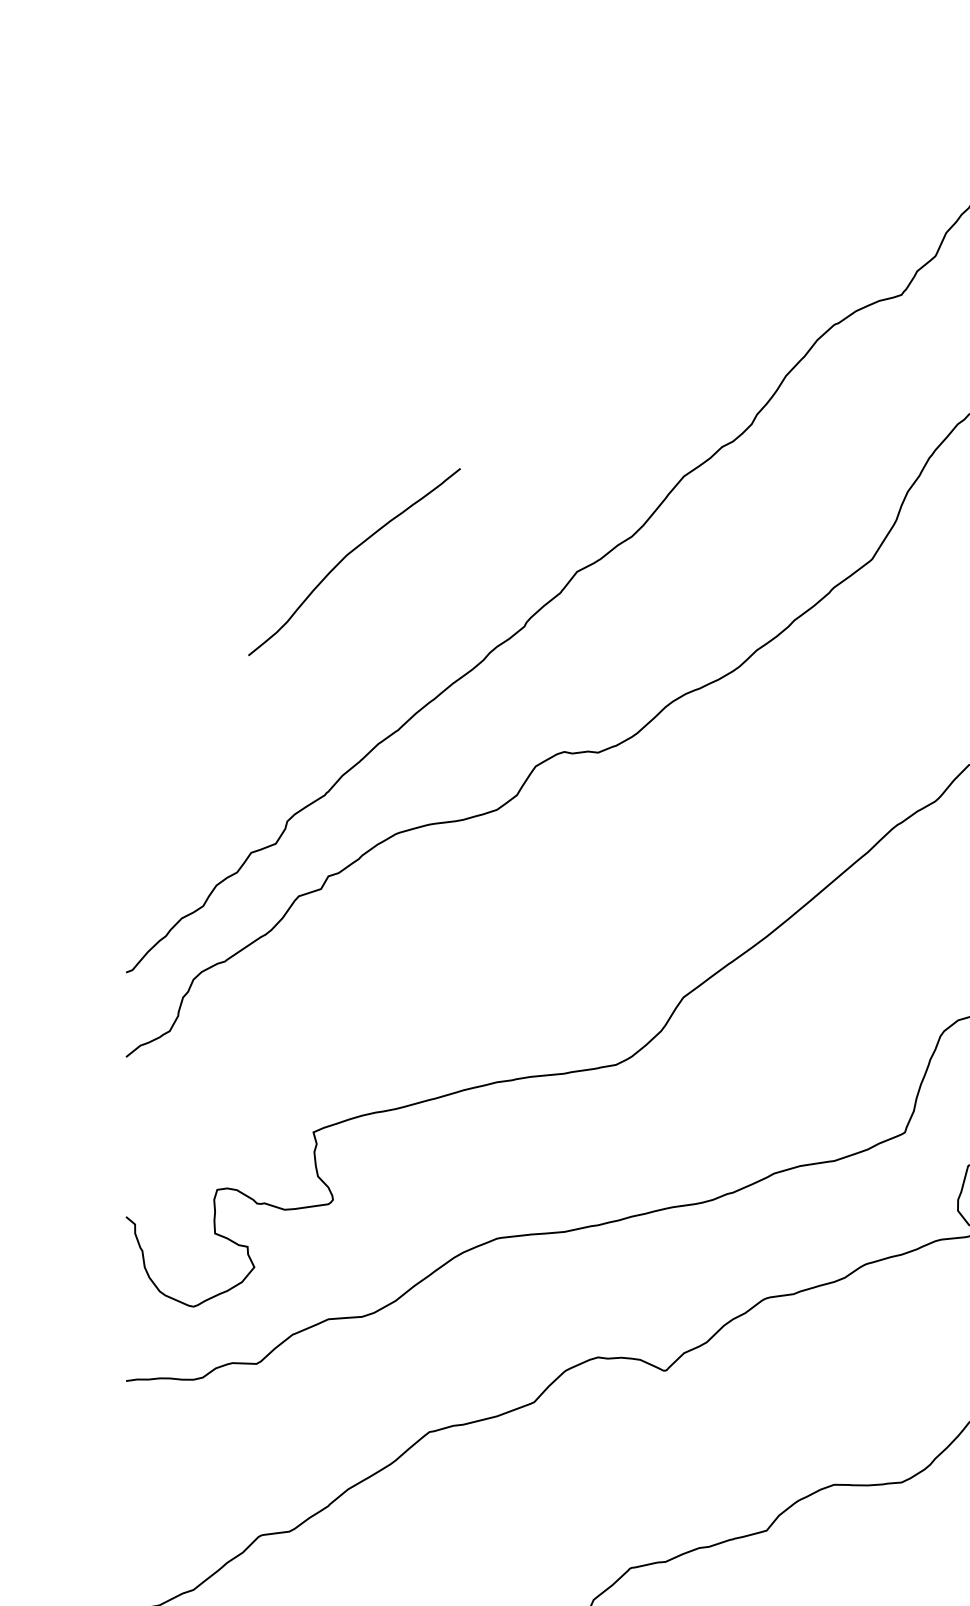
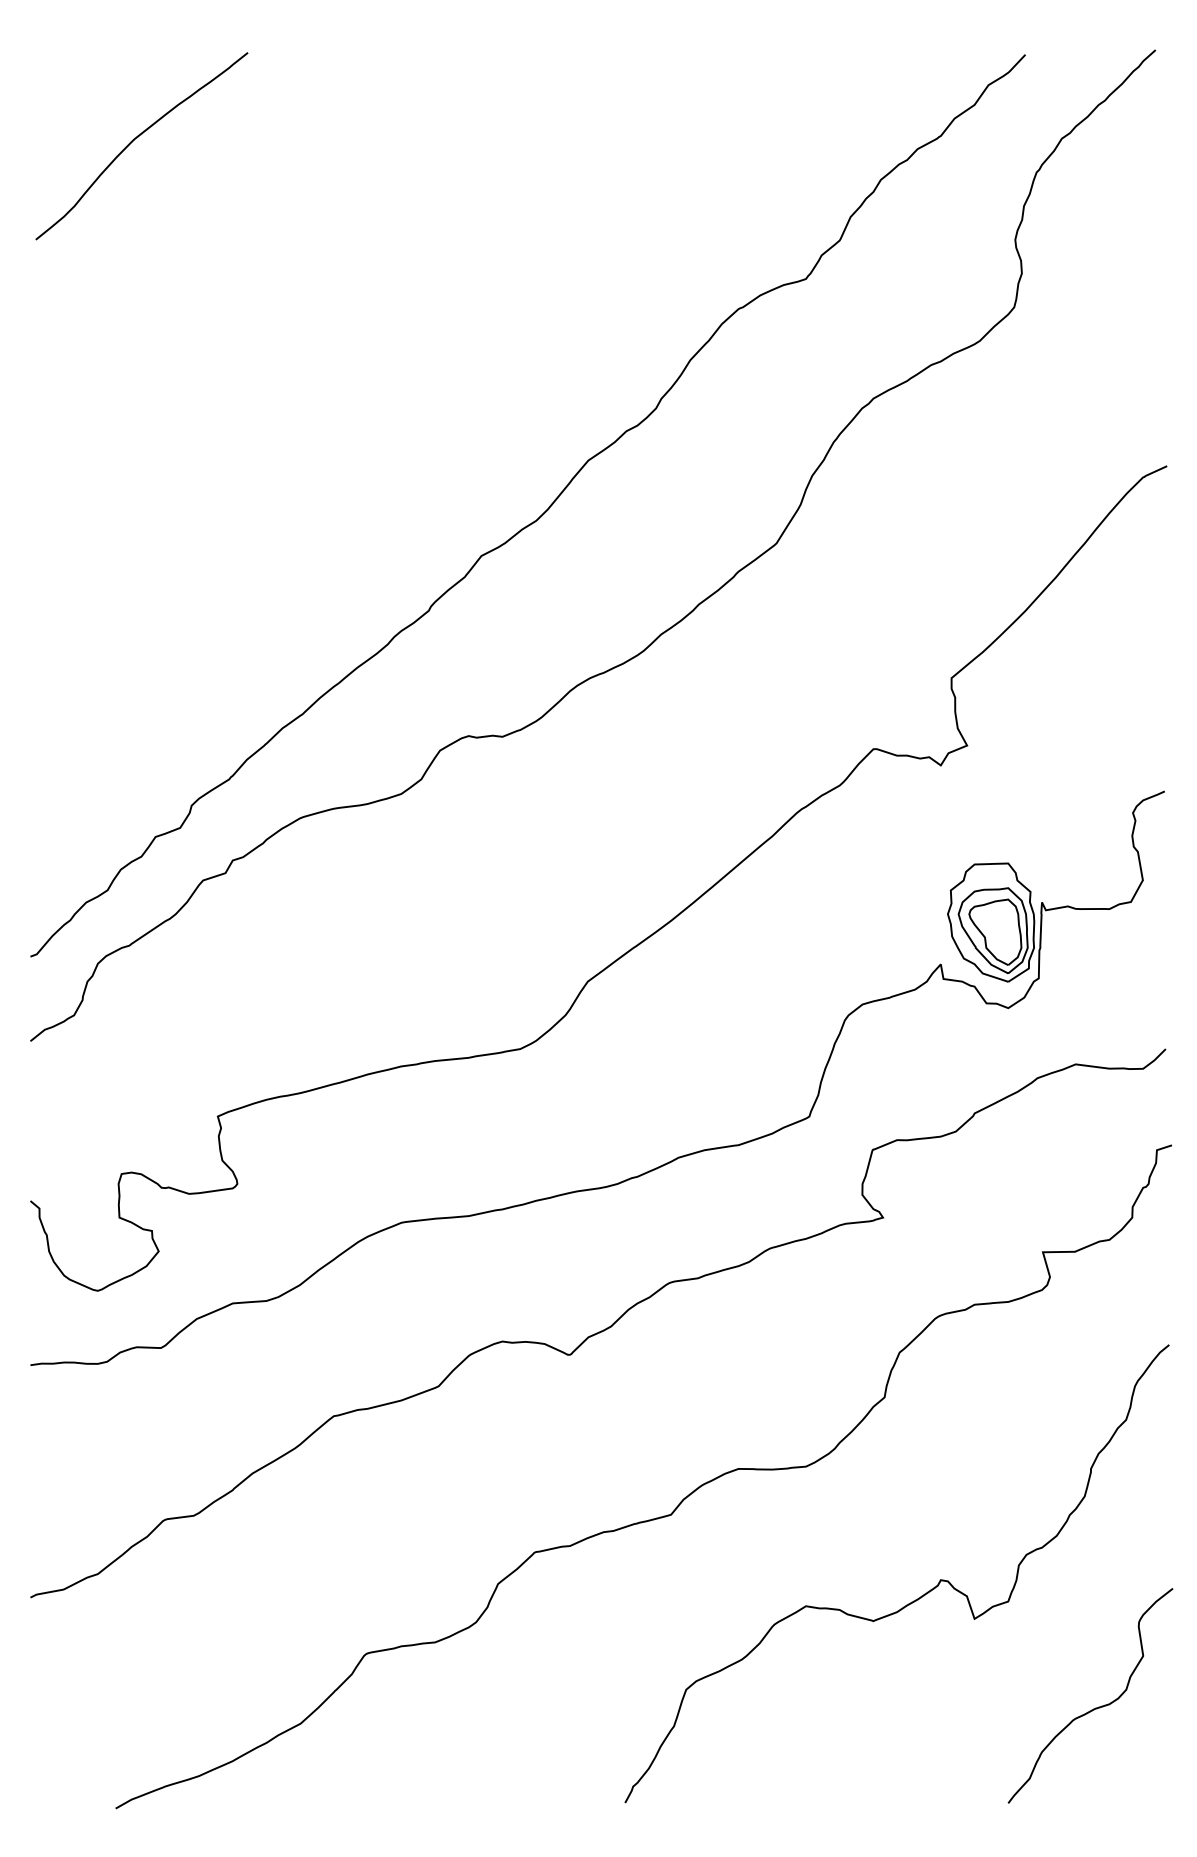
curve: (350, 554) -> (137, 138), moved

